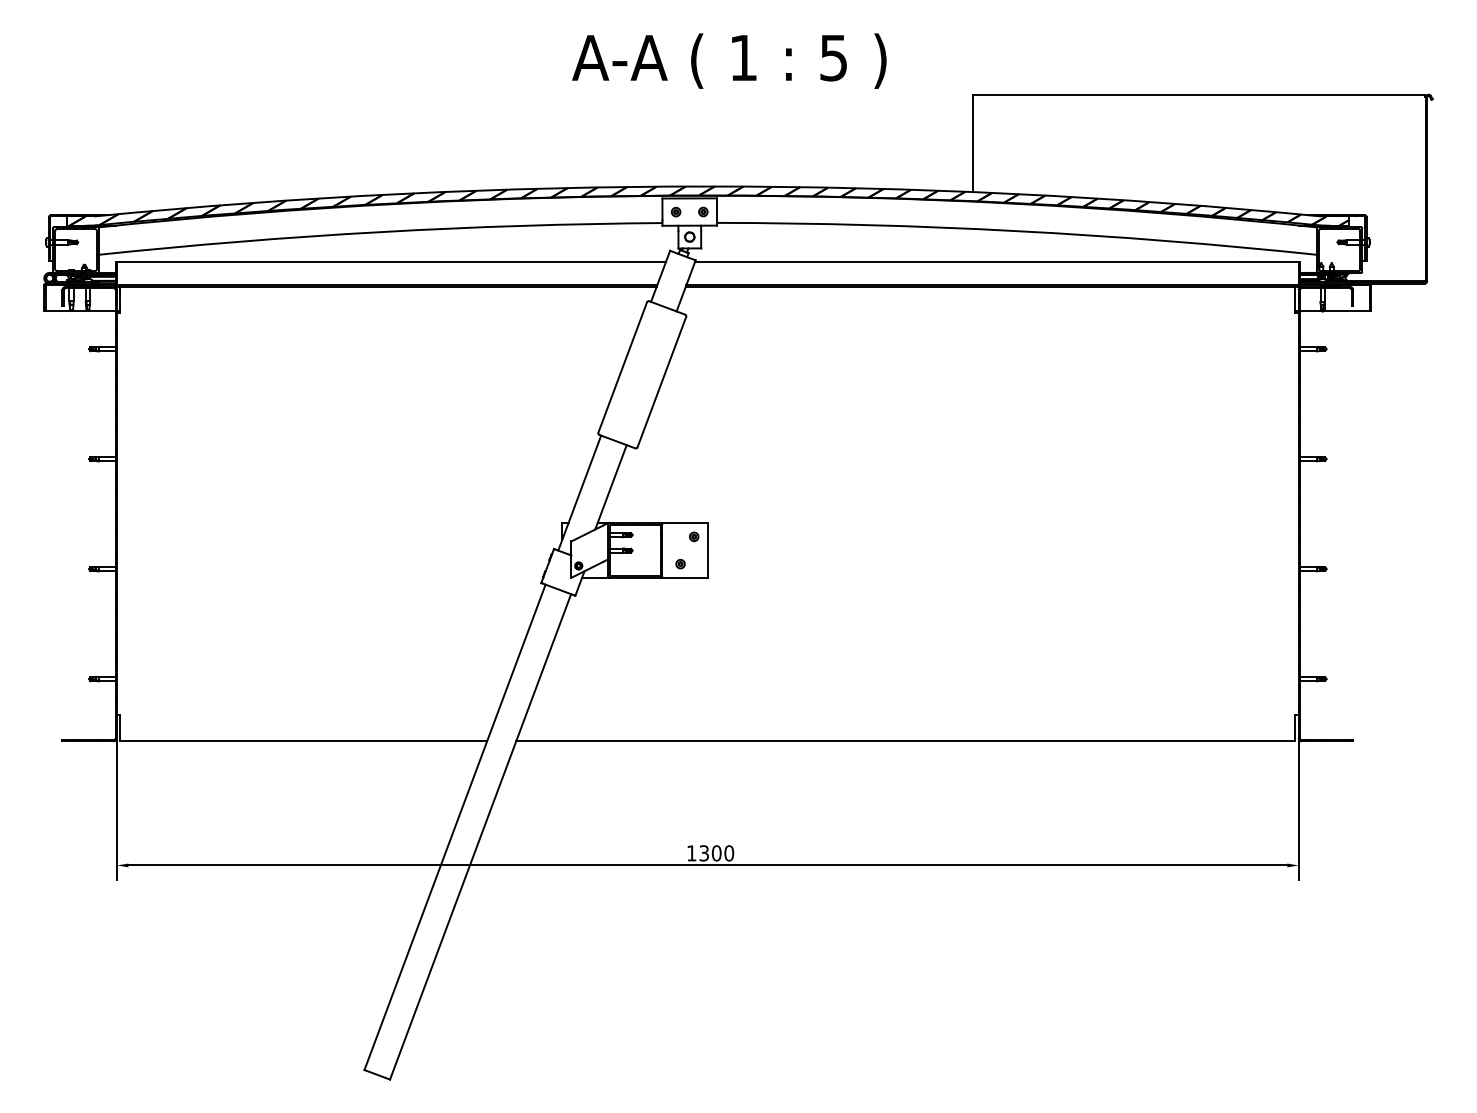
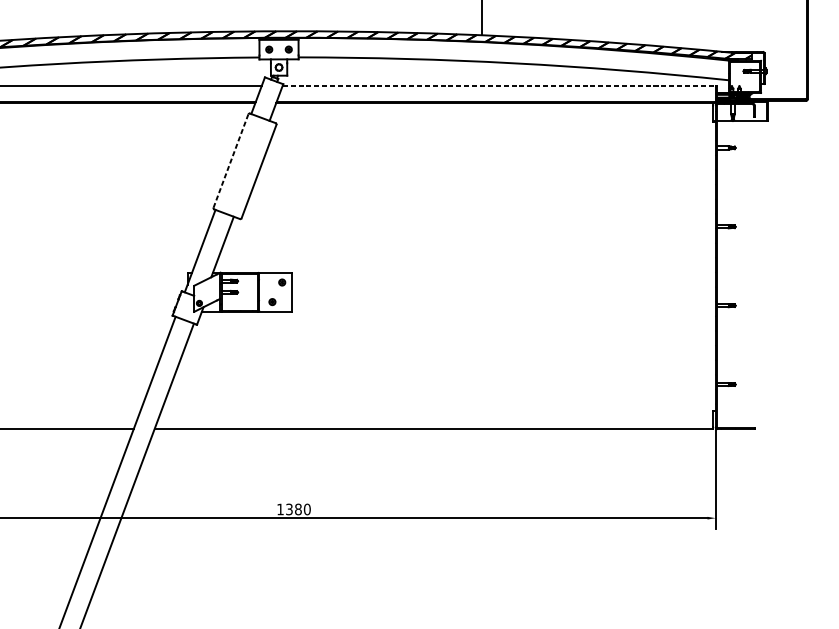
line: (996, 262) -> (499, 85), solid -> dashed
line: (622, 367) -> (230, 161), solid -> dashed
text: (716, 853) -> (298, 509), 1300 -> 1380

